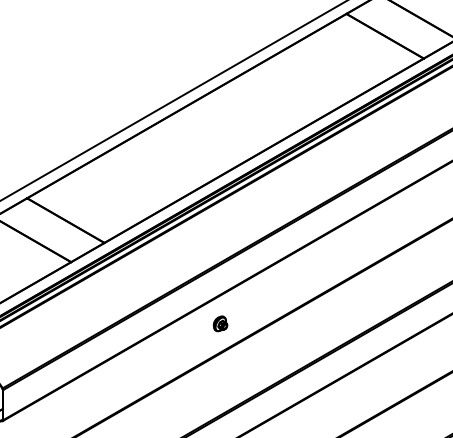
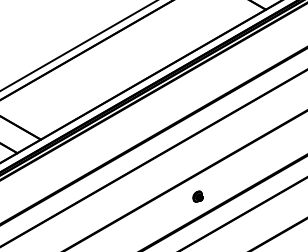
part: (220, 323) -> (198, 196), moved

